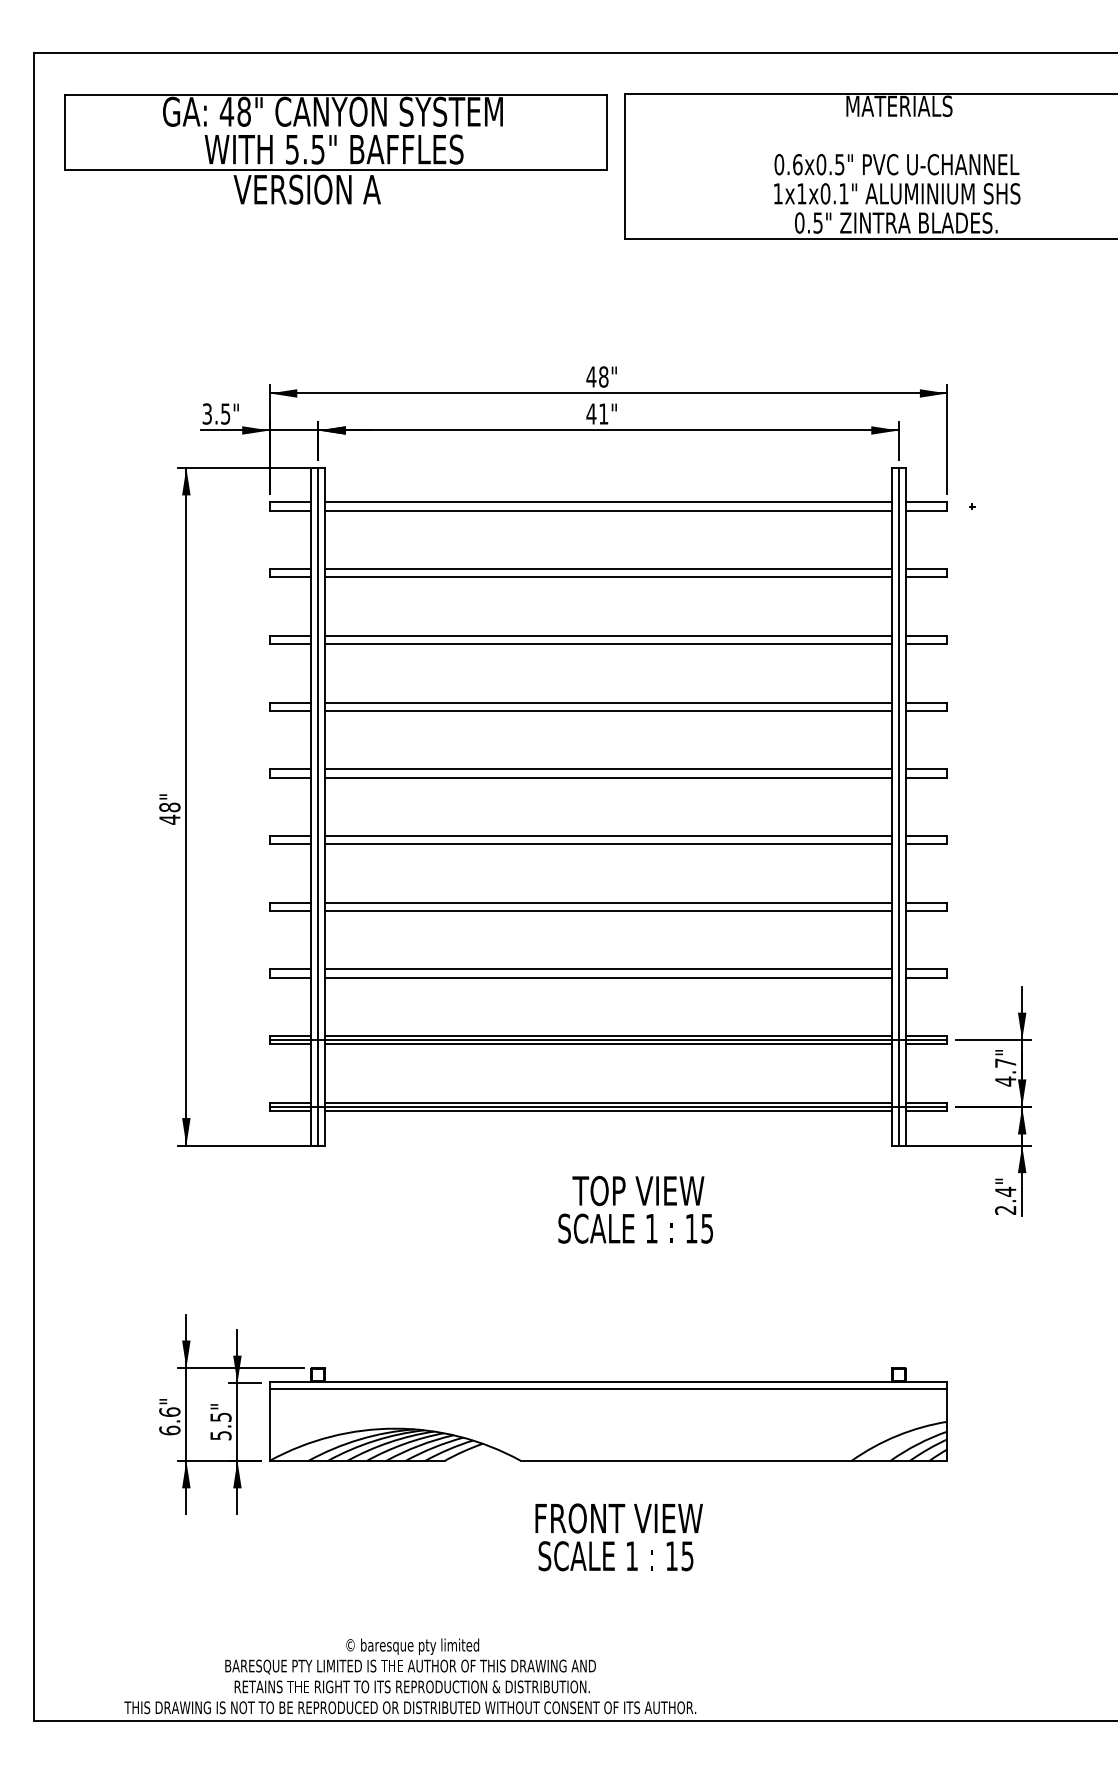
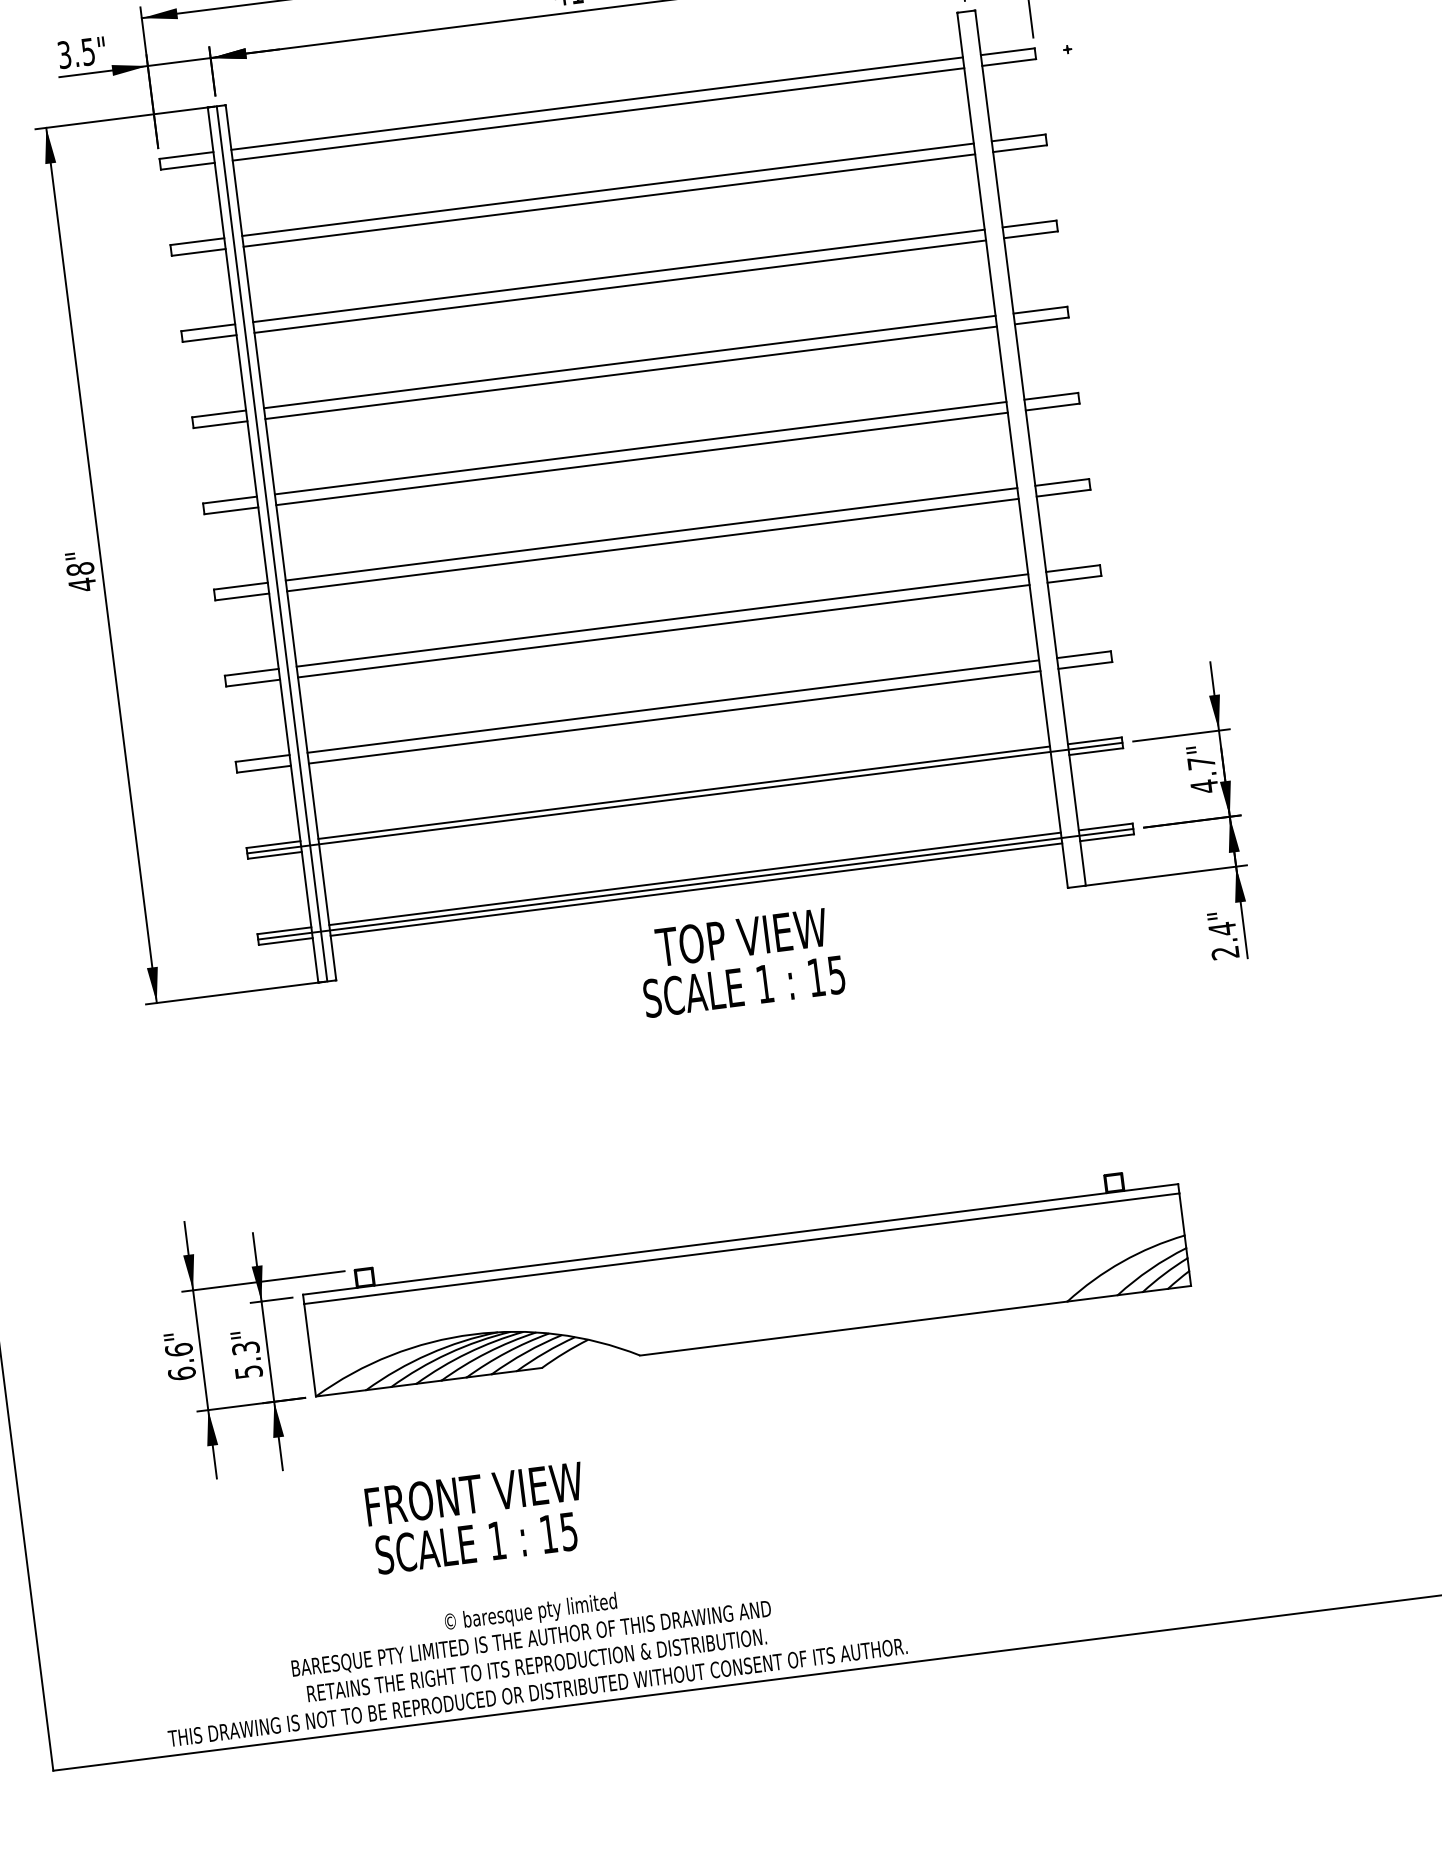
line: (898, 806) -> (1021, 448), removed
line: (608, 1044) -> (685, 803), removed
text: (635, 1209) -> (740, 961), moved
text: (220, 1416) -> (245, 1347), 5.5" -> 5.3"
text: (618, 1537) -> (476, 1518), moved

